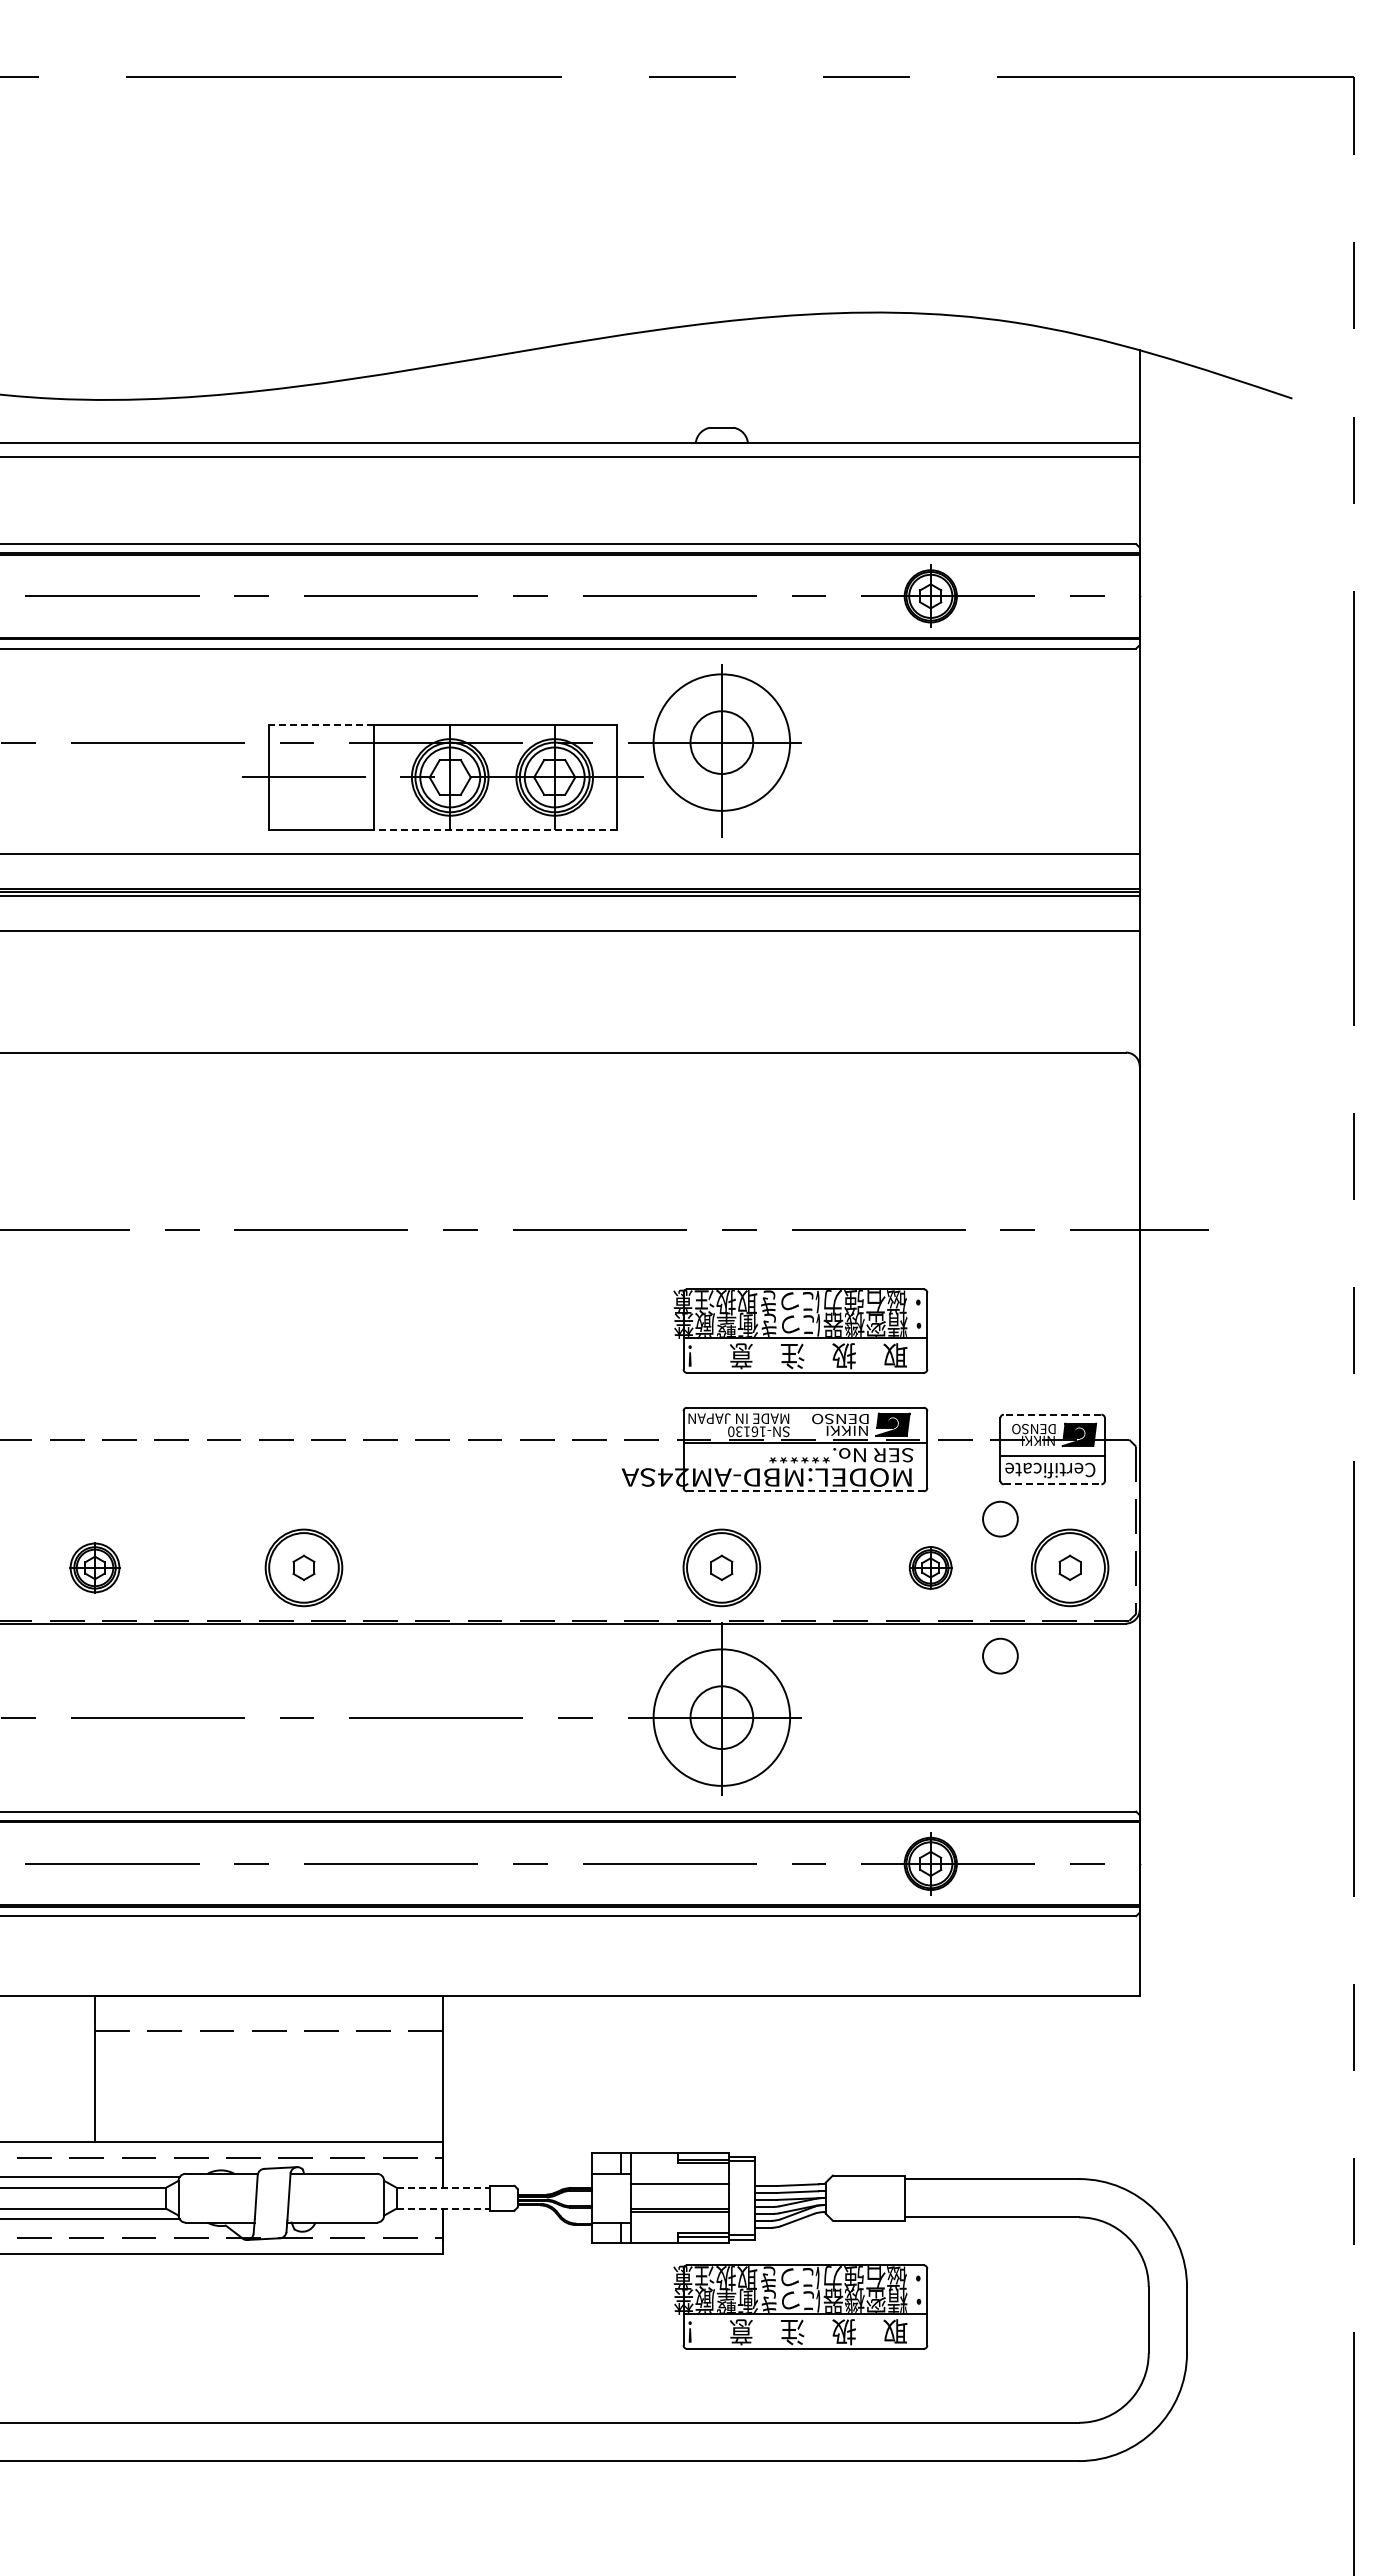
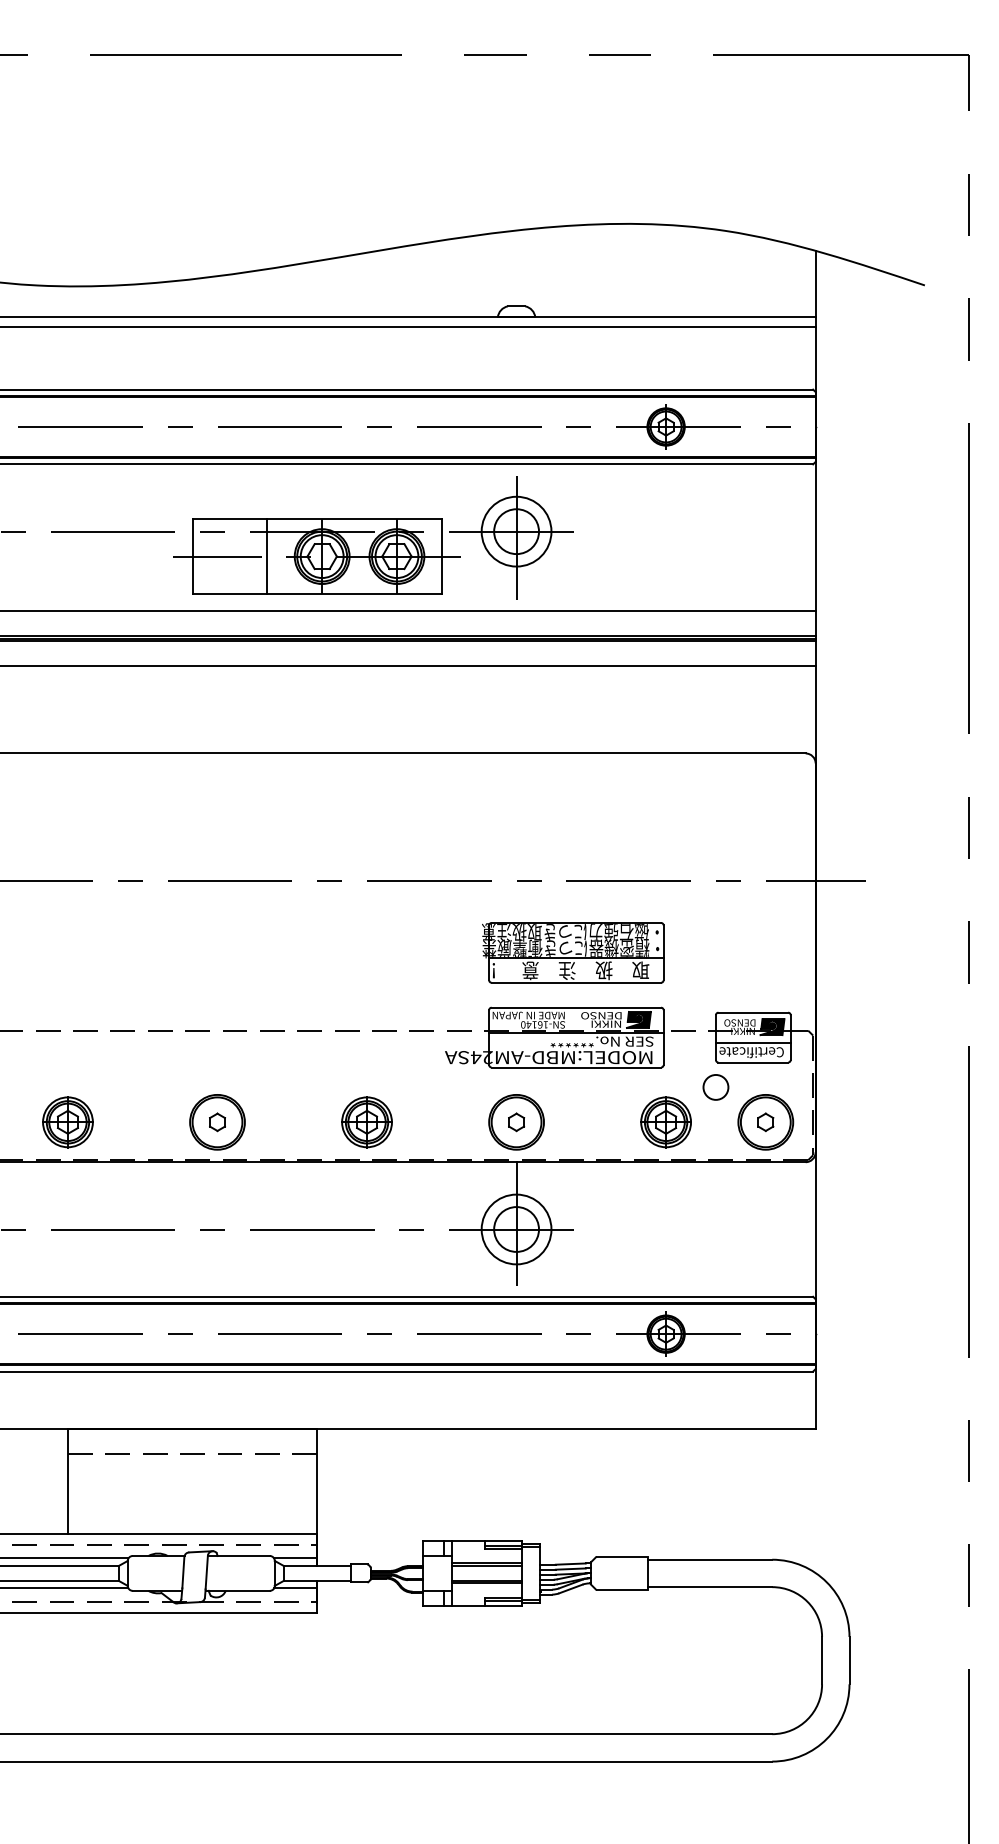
line: (320, 725) -> (229, 519), dashed -> solid
circle: (721, 742) -> (516, 531), size x0.71
line: (495, 829) -> (354, 593), dashed -> solid
line: (1052, 1414) -> (753, 1012), dashed -> solid
text: (738, 1431) -> (528, 1024), SN-16130 -> SN-16140
line: (1052, 1484) -> (753, 1062), dashed -> solid
line: (805, 1491) -> (576, 1067), dashed -> solid
part: (94, 1567) -> (67, 1122), size x1.43
part: (512, 1567) -> (366, 1122), added
part: (930, 1567) -> (665, 1122), size x1.67
circle: (1000, 1655) -> (715, 1185), removed
circle: (721, 1717) -> (516, 1229), size x0.71
line: (413, 2177) -> (295, 1558), added
line: (443, 2187) -> (317, 1565), dashed -> solid
line: (679, 2187) -> (486, 1565), added
line: (443, 2208) -> (317, 1580), dashed -> solid
line: (413, 2219) -> (295, 1588), added
part: (800, 2306) -> (572, 1650), removed

